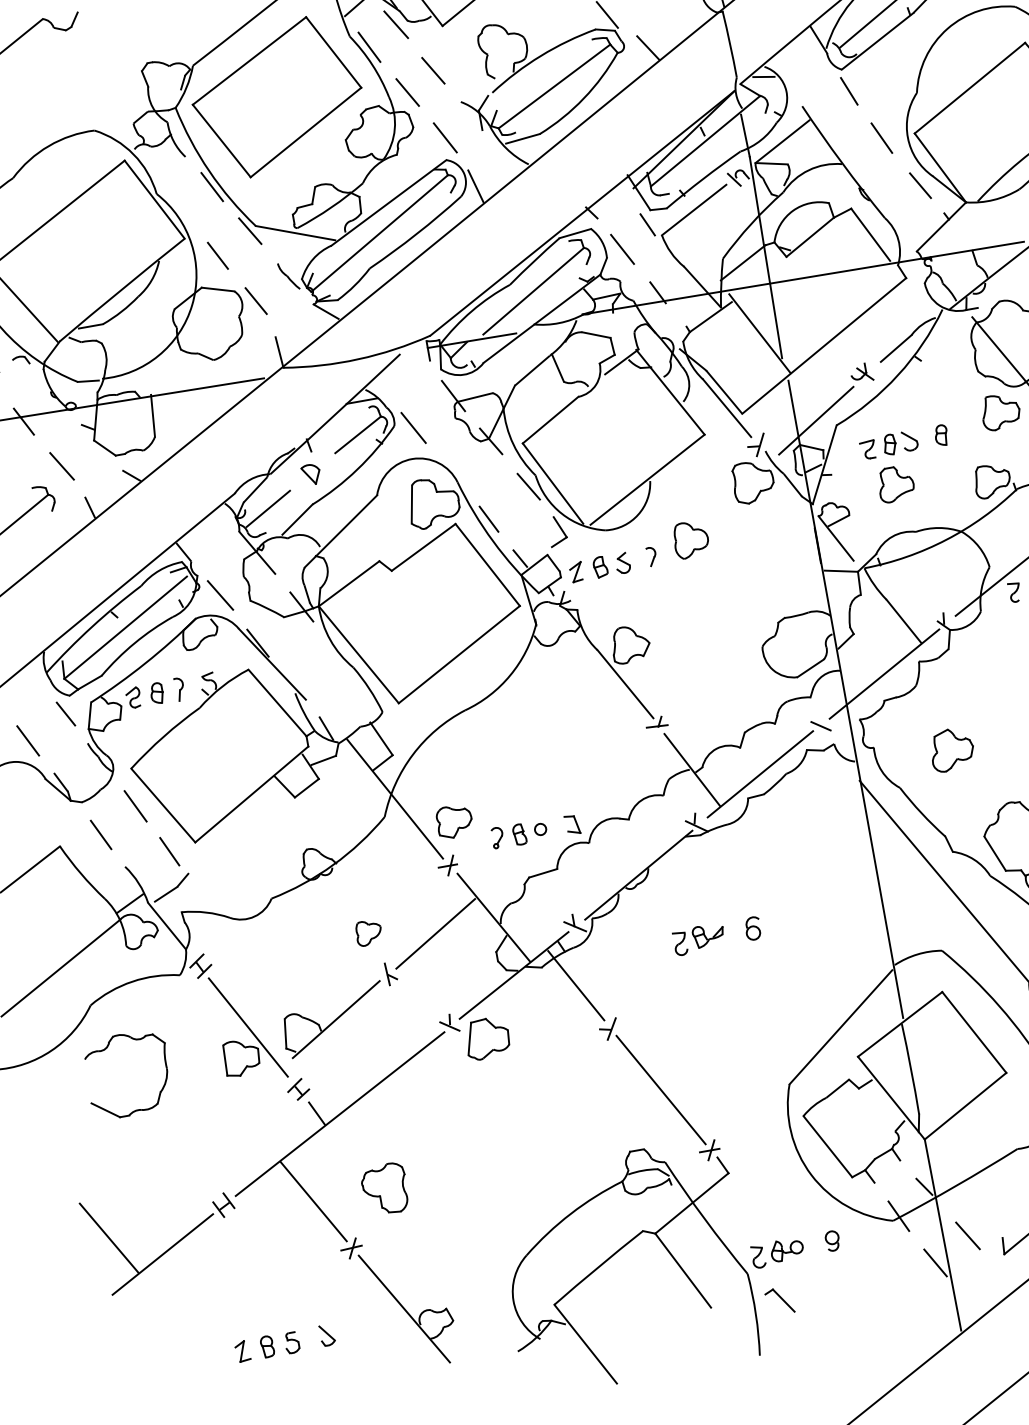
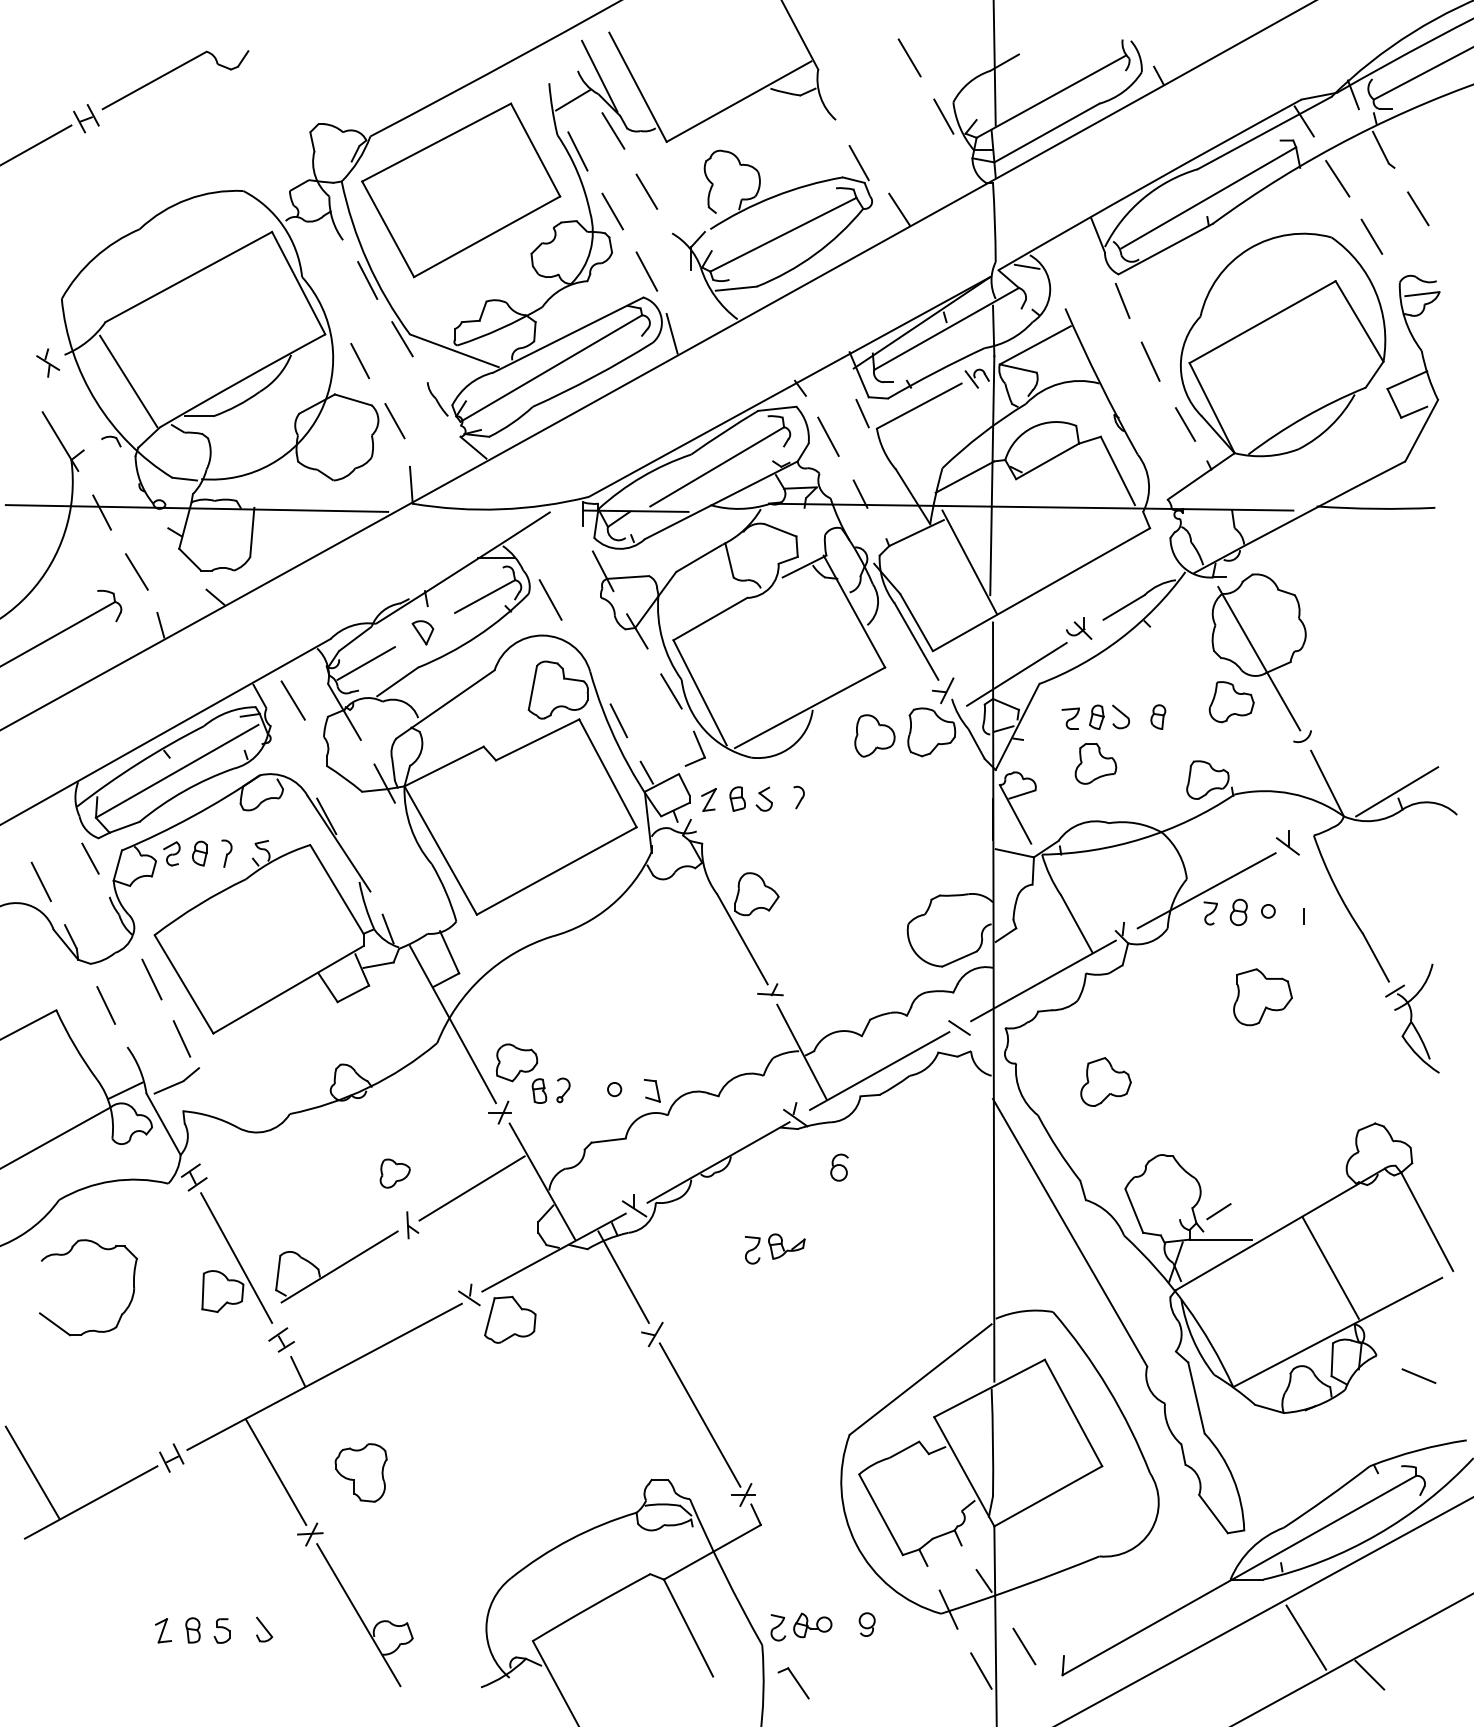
part: (690, 539) -> (874, 735), moved
line: (219, 595) -> (292, 700), moved
part: (519, 834) -> (539, 1090), moved
part: (753, 928) -> (839, 1167), moved

